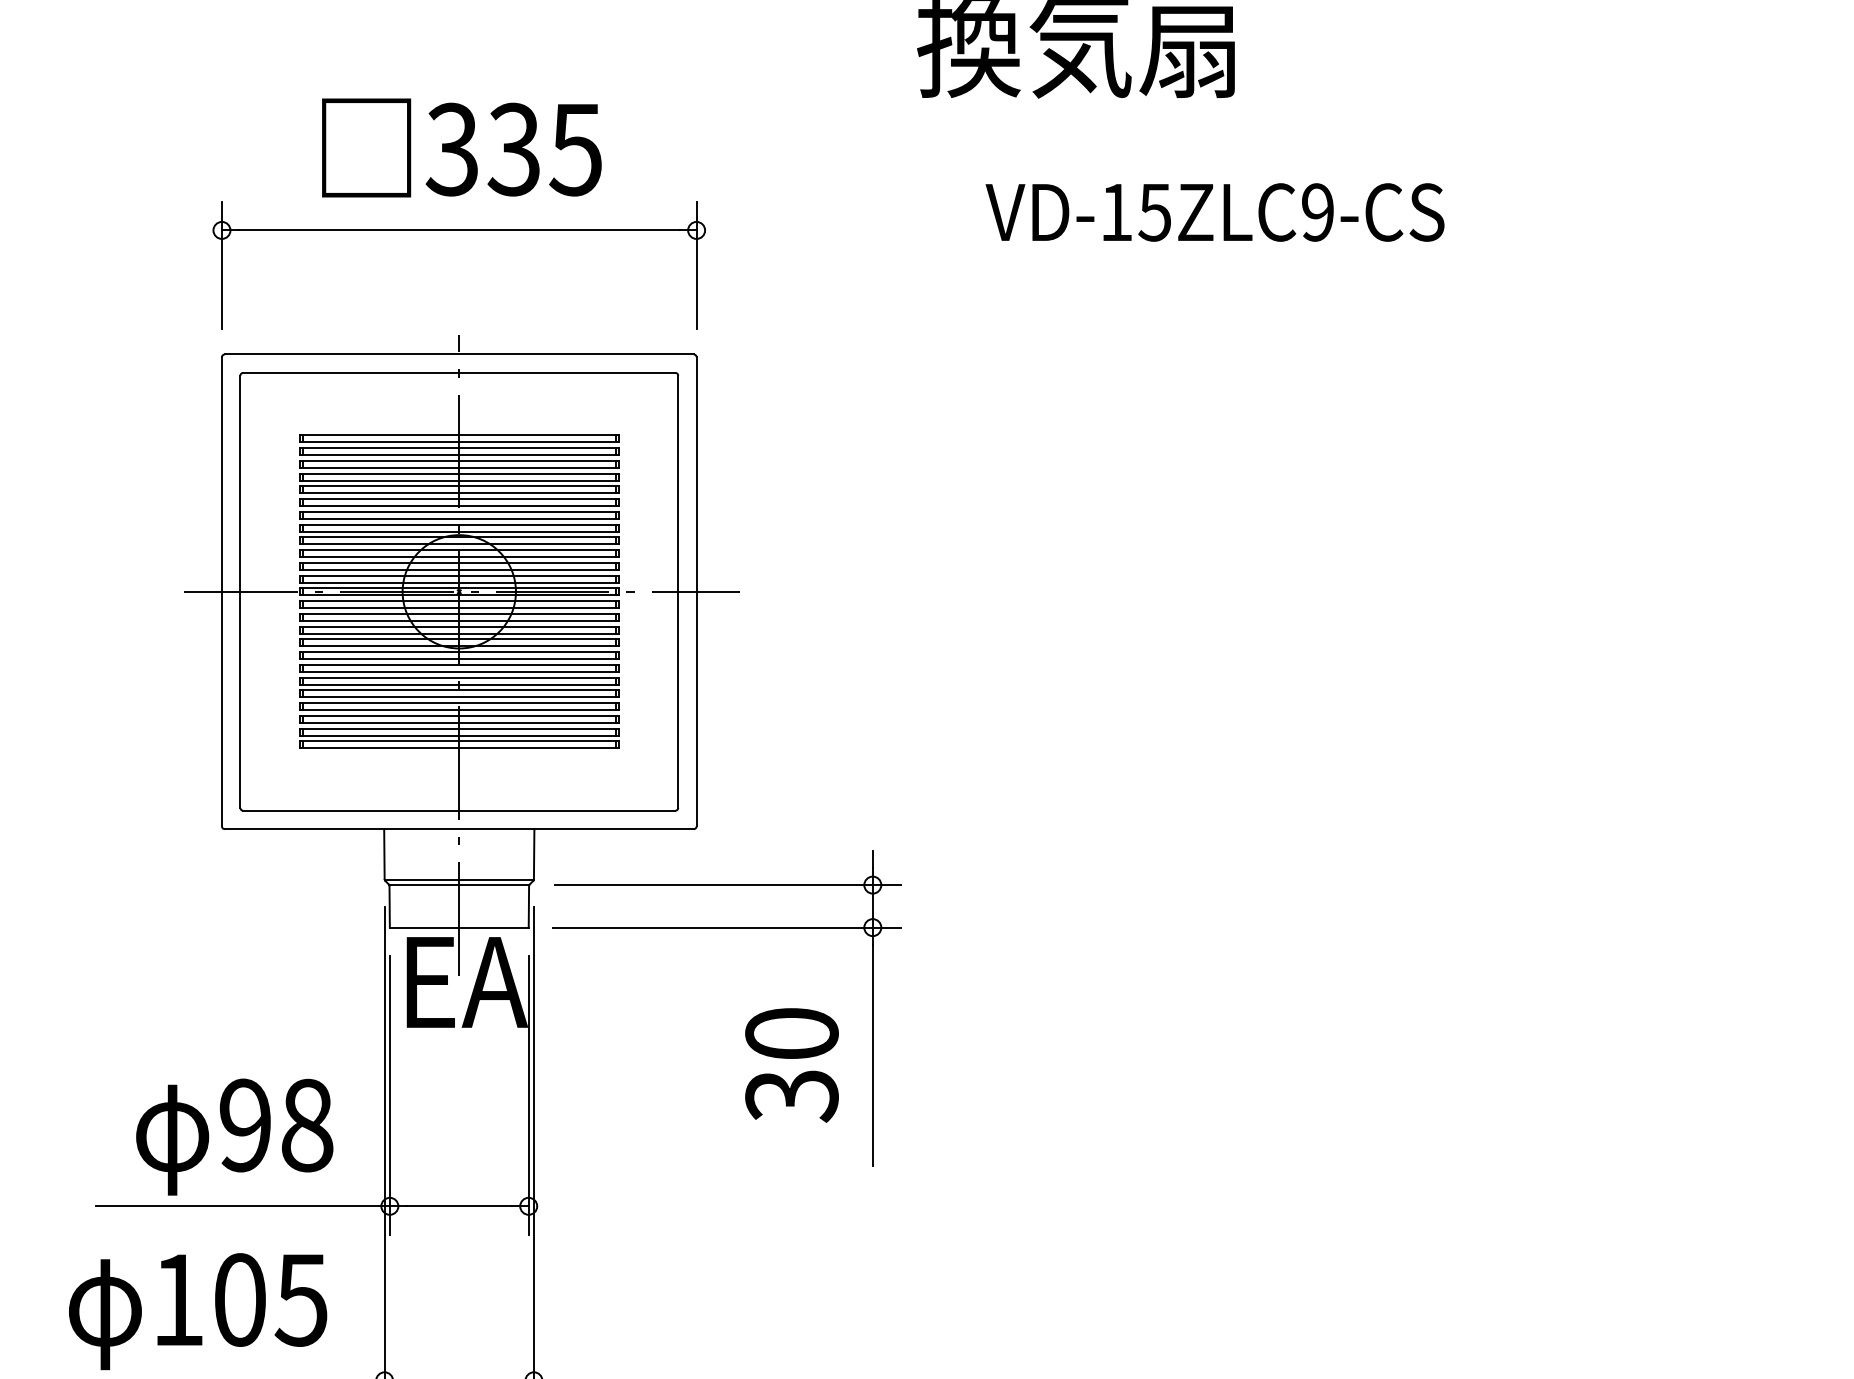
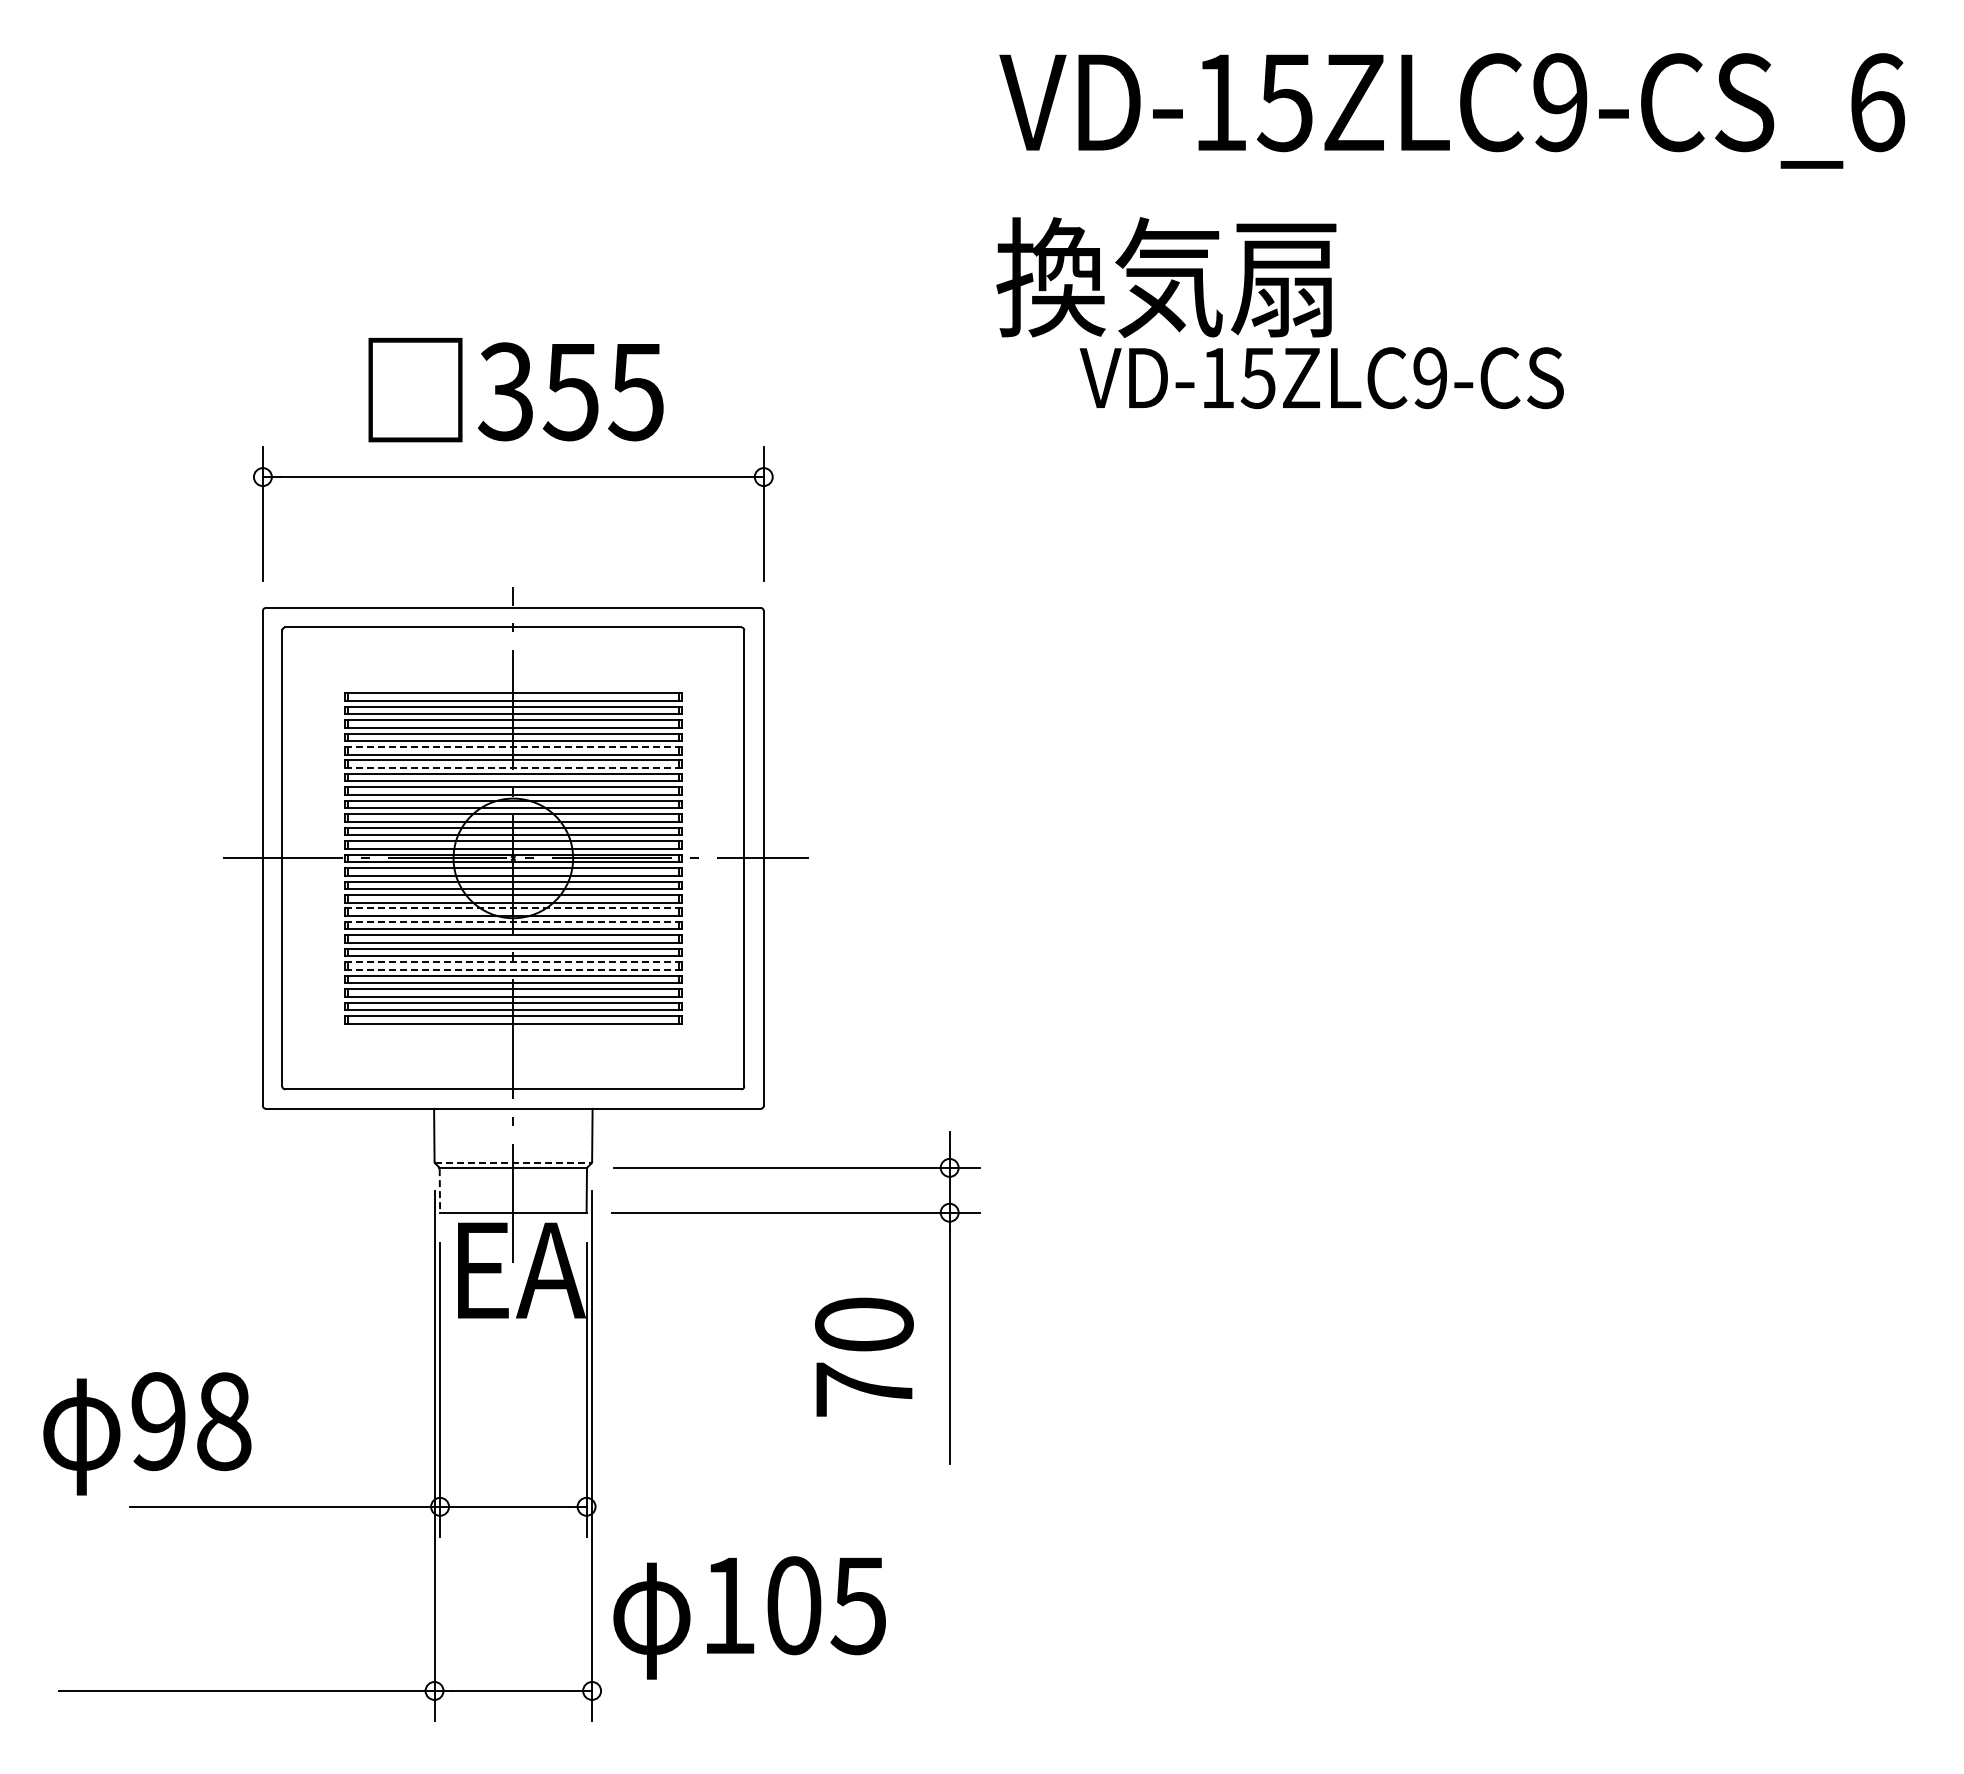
text: (513, 149) -> (570, 391), 335 -> 355
text: (1214, 212) -> (1321, 378), moved
line: (459, 486) -> (513, 747), solid -> dashed
line: (459, 505) -> (513, 767), solid -> dashed
line: (459, 639) -> (513, 908), solid -> dashed
line: (459, 651) -> (513, 921), solid -> dashed
line: (459, 690) -> (513, 962), solid -> dashed
line: (459, 697) -> (513, 969), solid -> dashed
line: (459, 880) -> (513, 1162), solid -> dashed
line: (389, 906) -> (439, 1190), solid -> dashed
text: (792, 1096) -> (864, 1390), 30 -> 70
text: (234, 1136) -> (147, 1433), moved
text: (197, 1311) -> (749, 1617), moved

